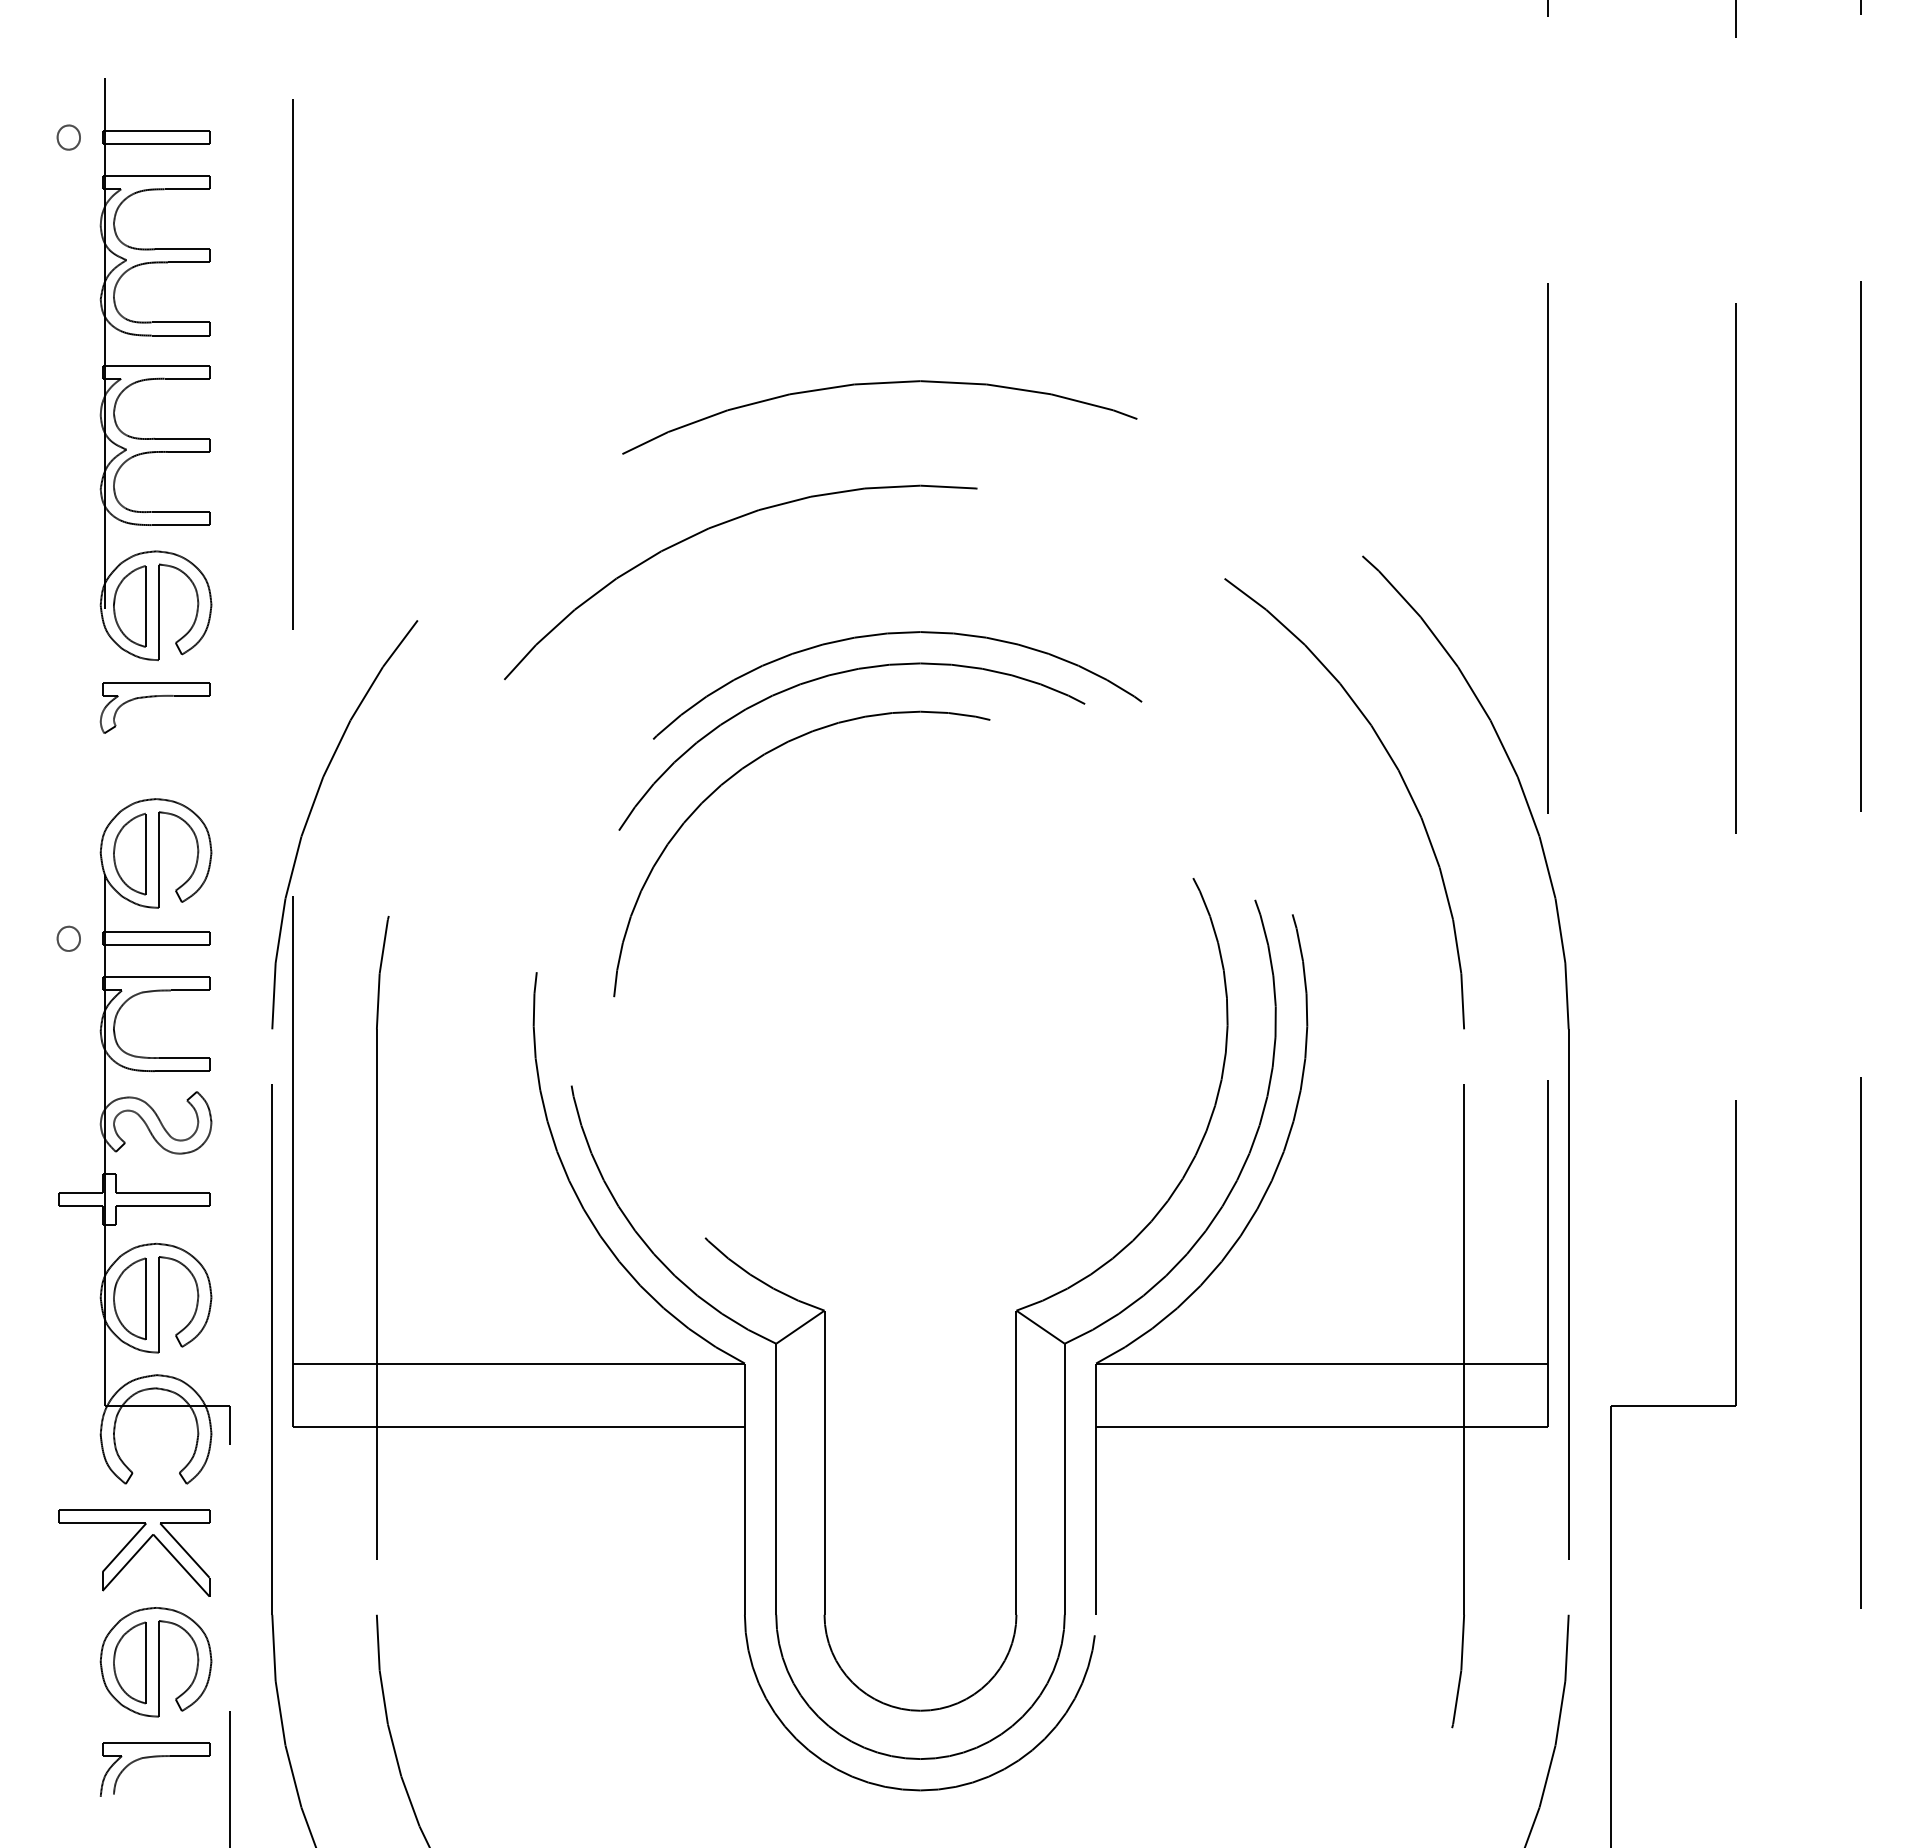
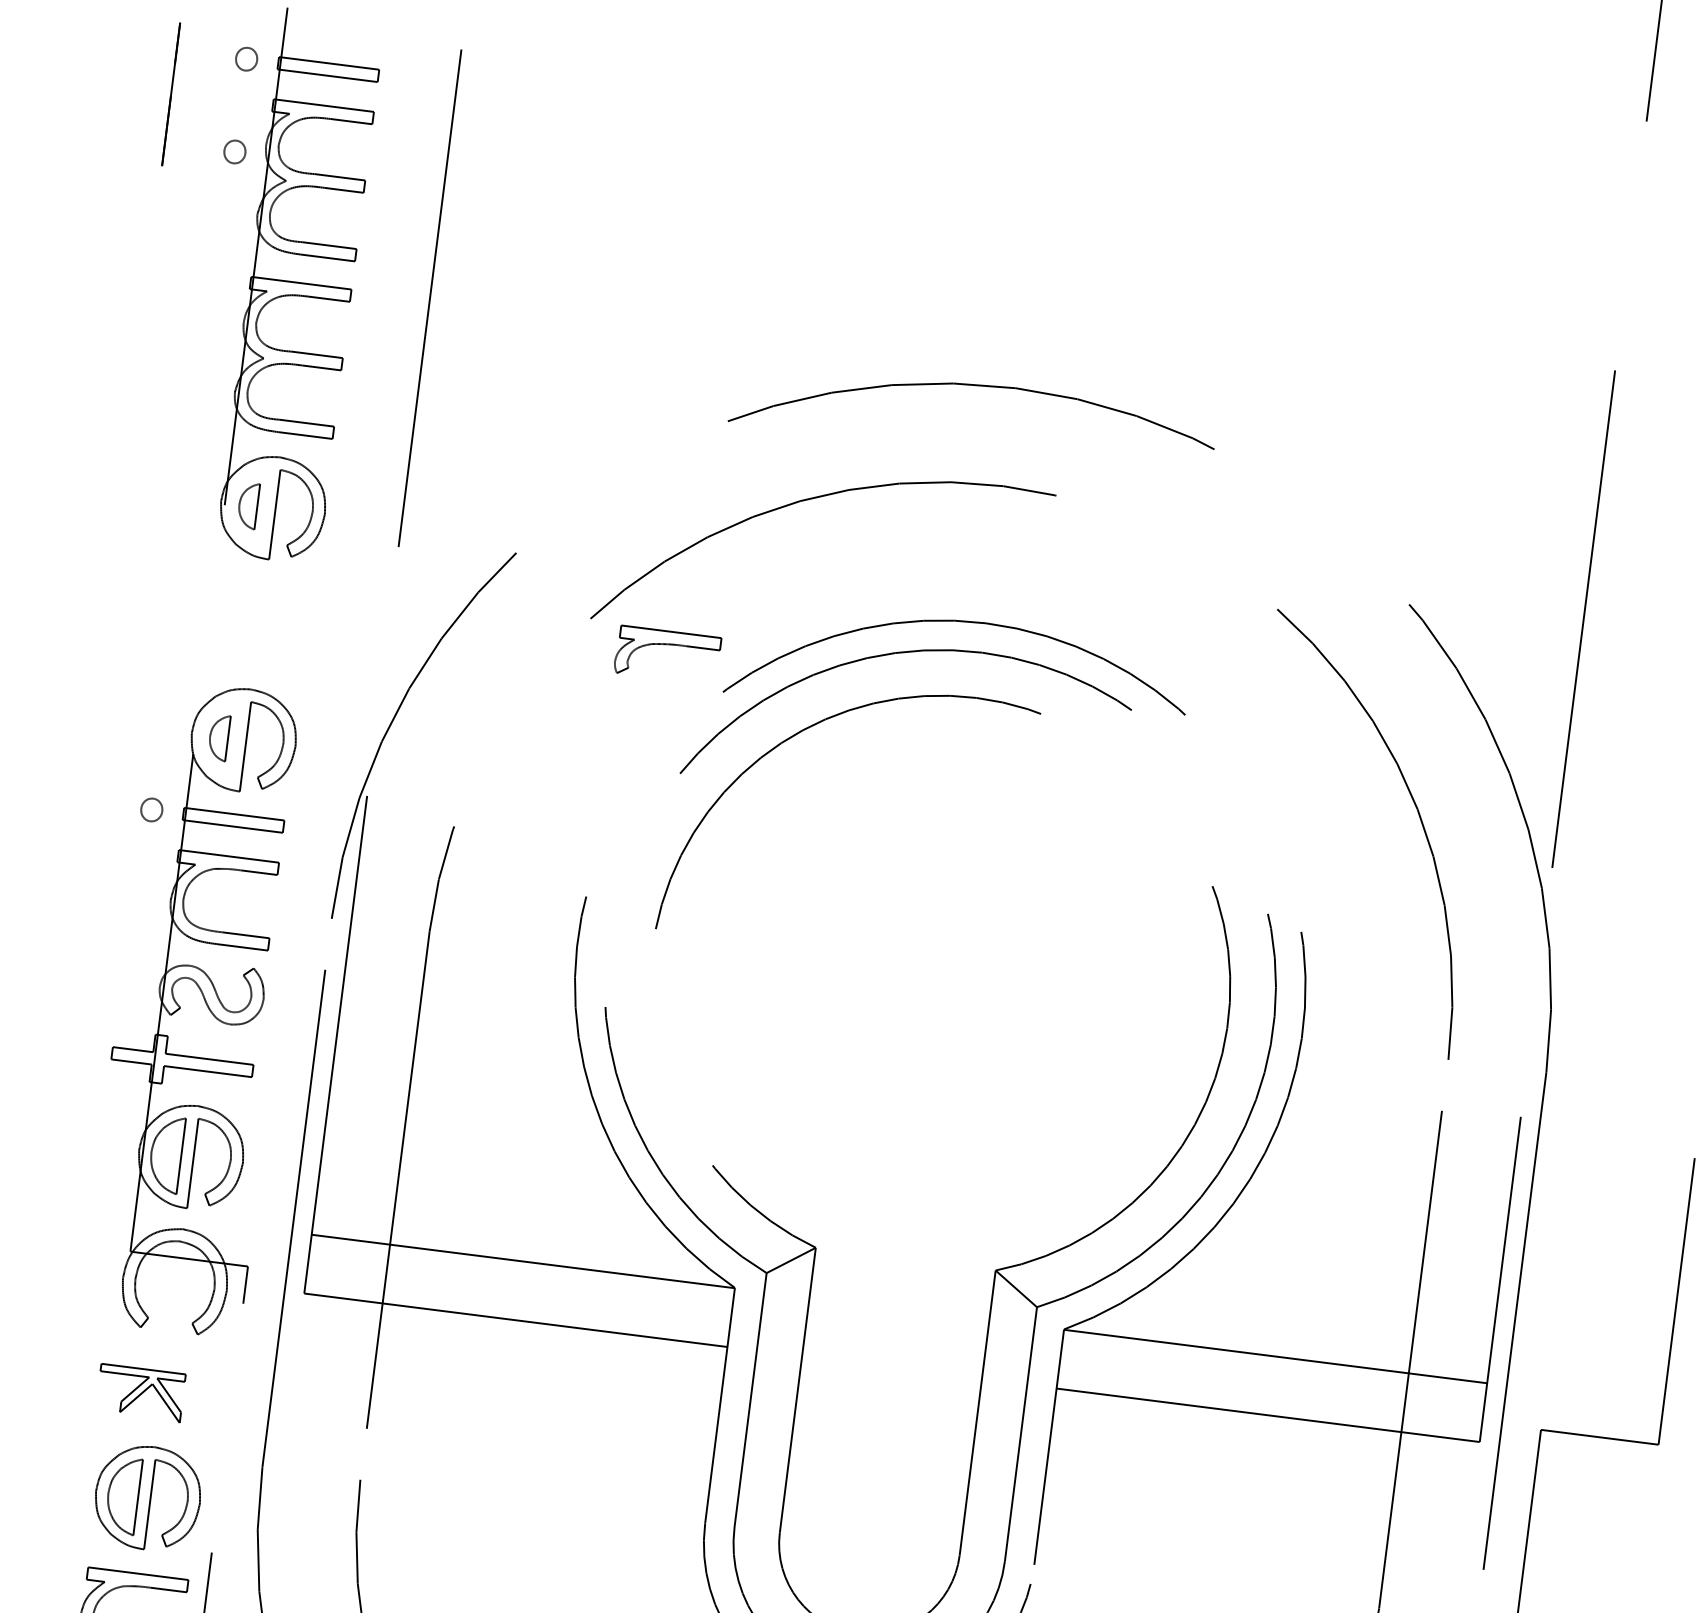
part: (68, 236) -> (234, 151), added
part: (129, 606) -> (247, 505), size x0.6
part: (154, 697) -> (668, 645), moved
part: (129, 853) -> (218, 737), size x0.6
part: (134, 1552) -> (140, 1392), size x0.6

